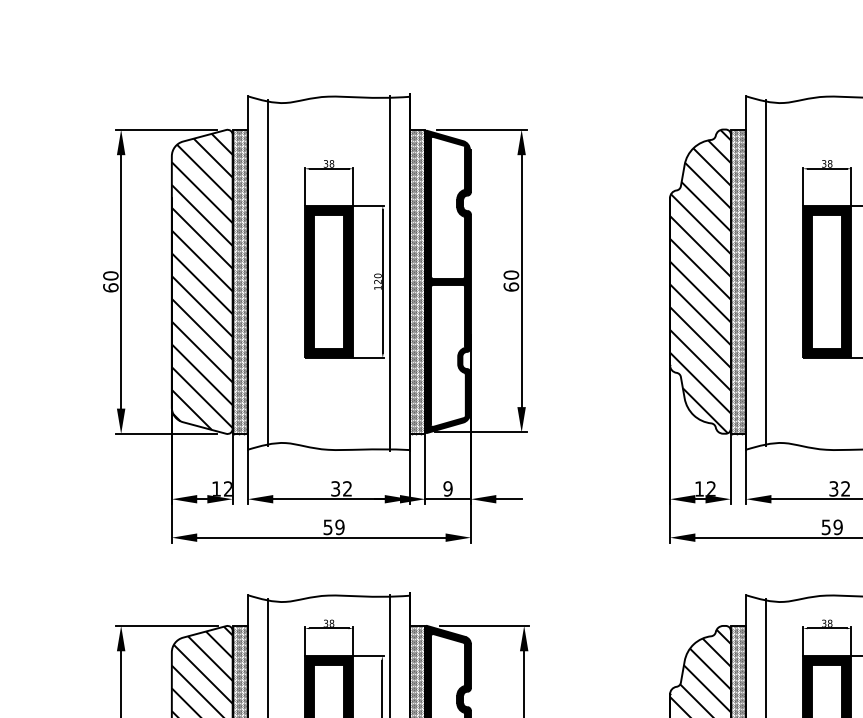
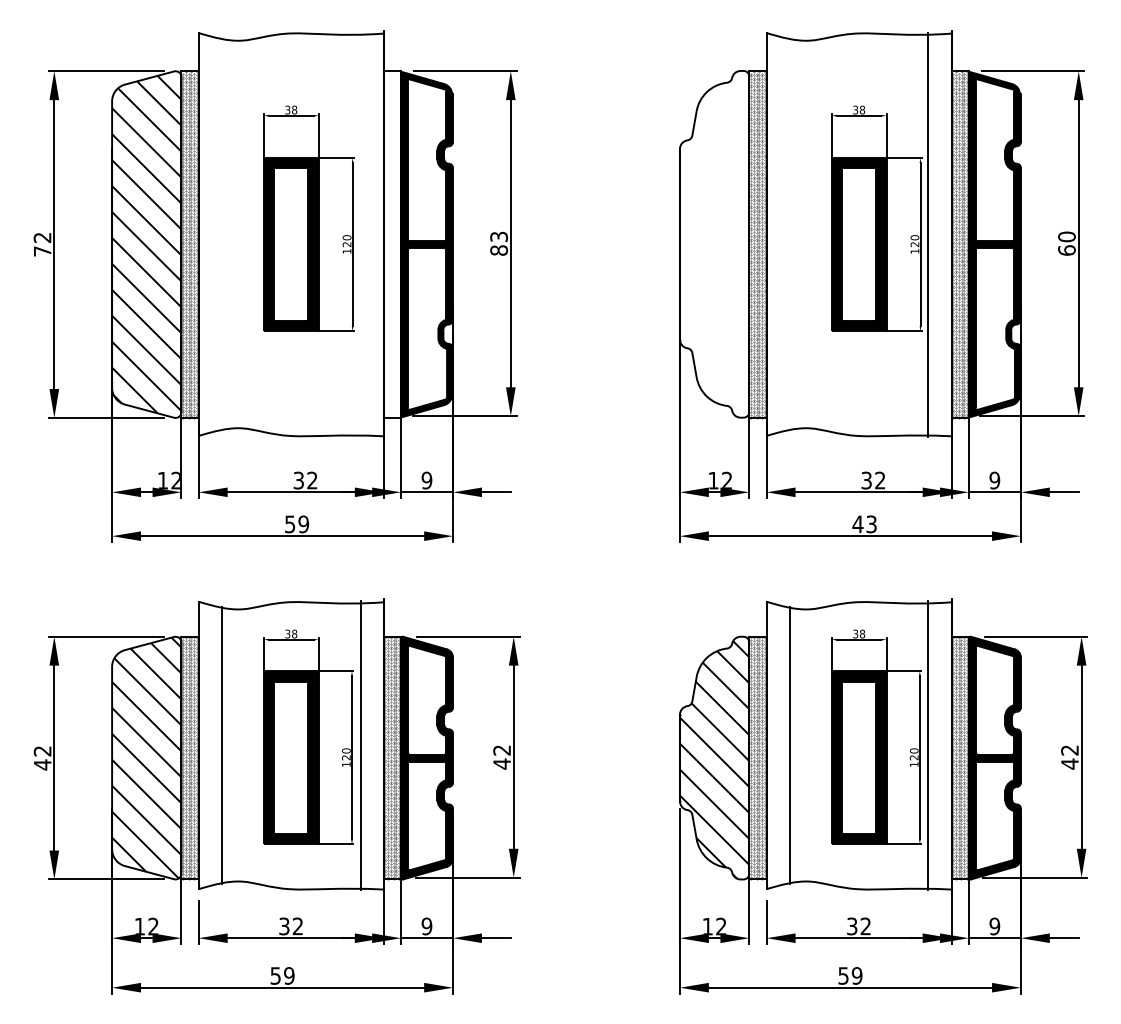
line: (267, 273) -> (221, 234), removed
line: (389, 273) -> (360, 234), removed
line: (766, 273) -> (789, 234), removed
text: (510, 280) -> (498, 243), 60 -> 83
text: (110, 281) -> (42, 244), 60 -> 72
hatch: (417, 281) -> (392, 244), removed
hatch: (700, 281) -> (714, 244), removed
text: (831, 527) -> (864, 524), 59 -> 43

